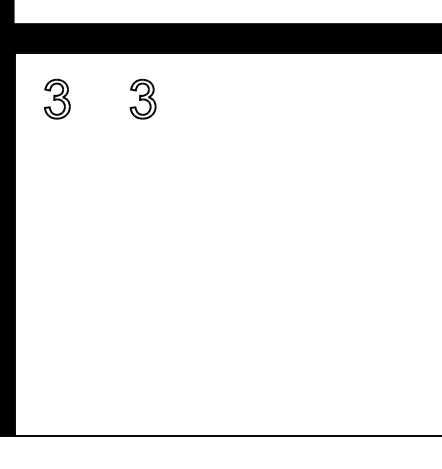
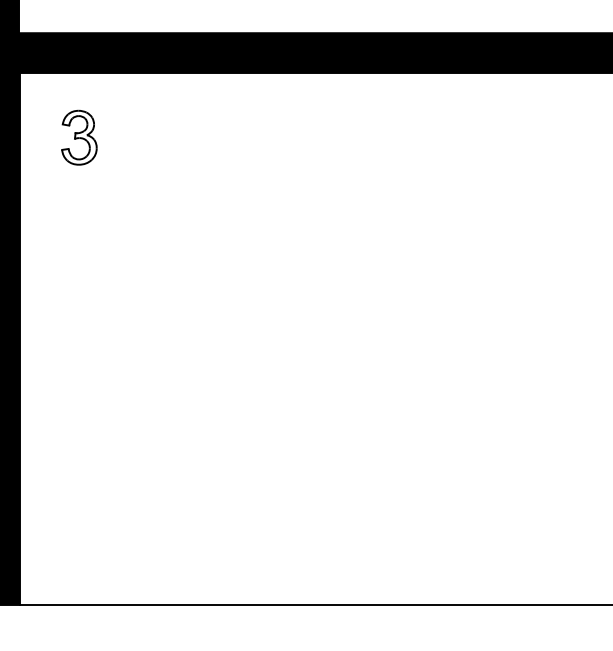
part: (143, 99) -> (198, 137), removed

